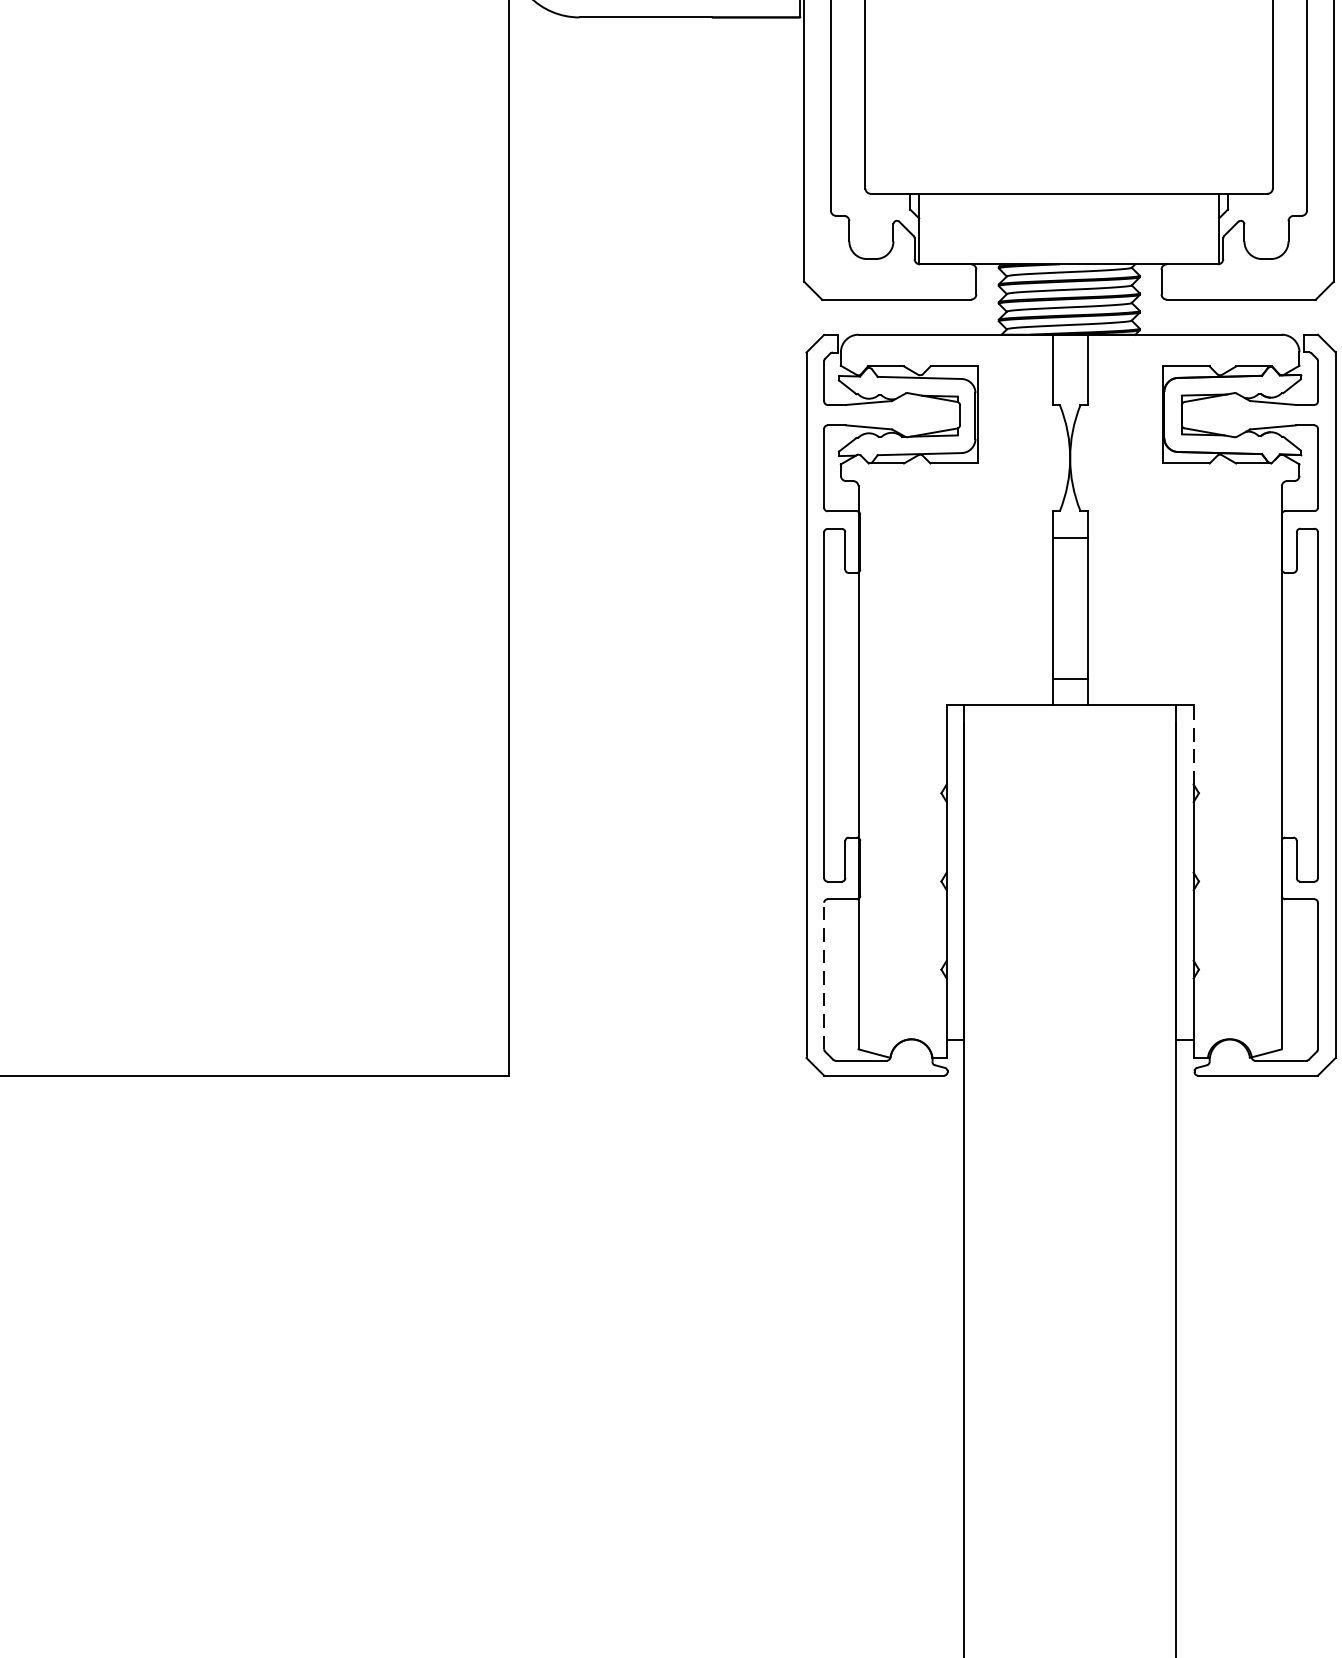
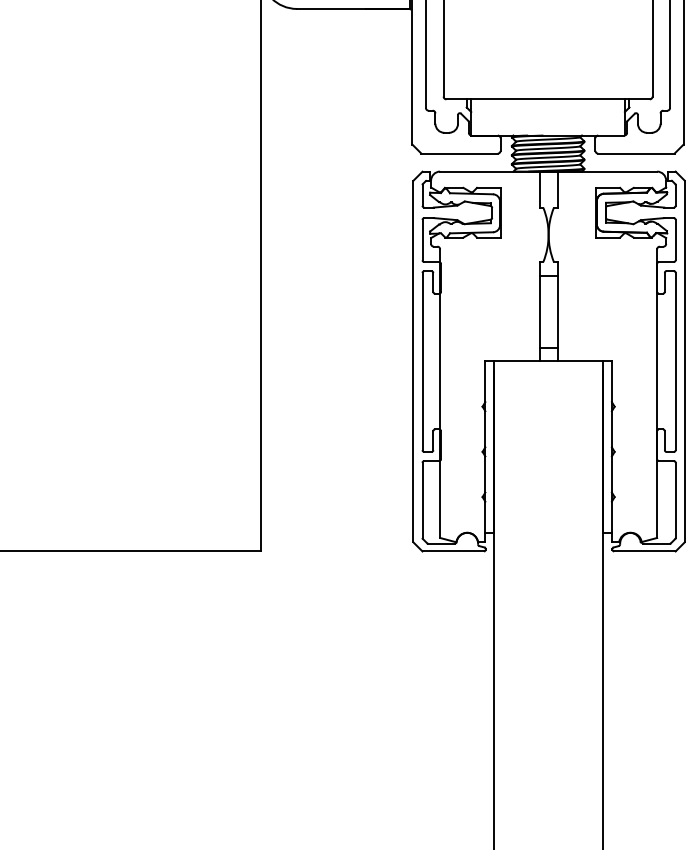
line: (1192, 744) -> (611, 381), dashed -> solid
line: (824, 976) -> (422, 500), dashed -> solid

